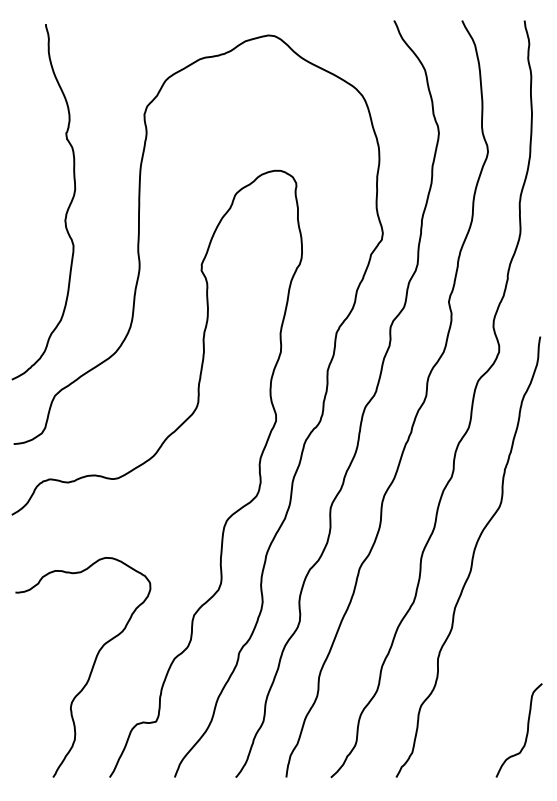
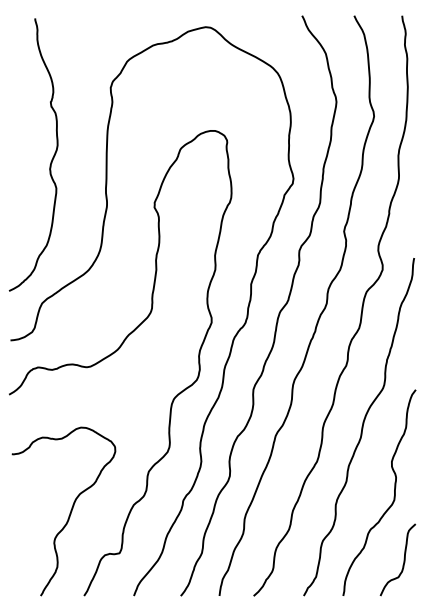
curve: (513, 647) -> (393, 496), added

